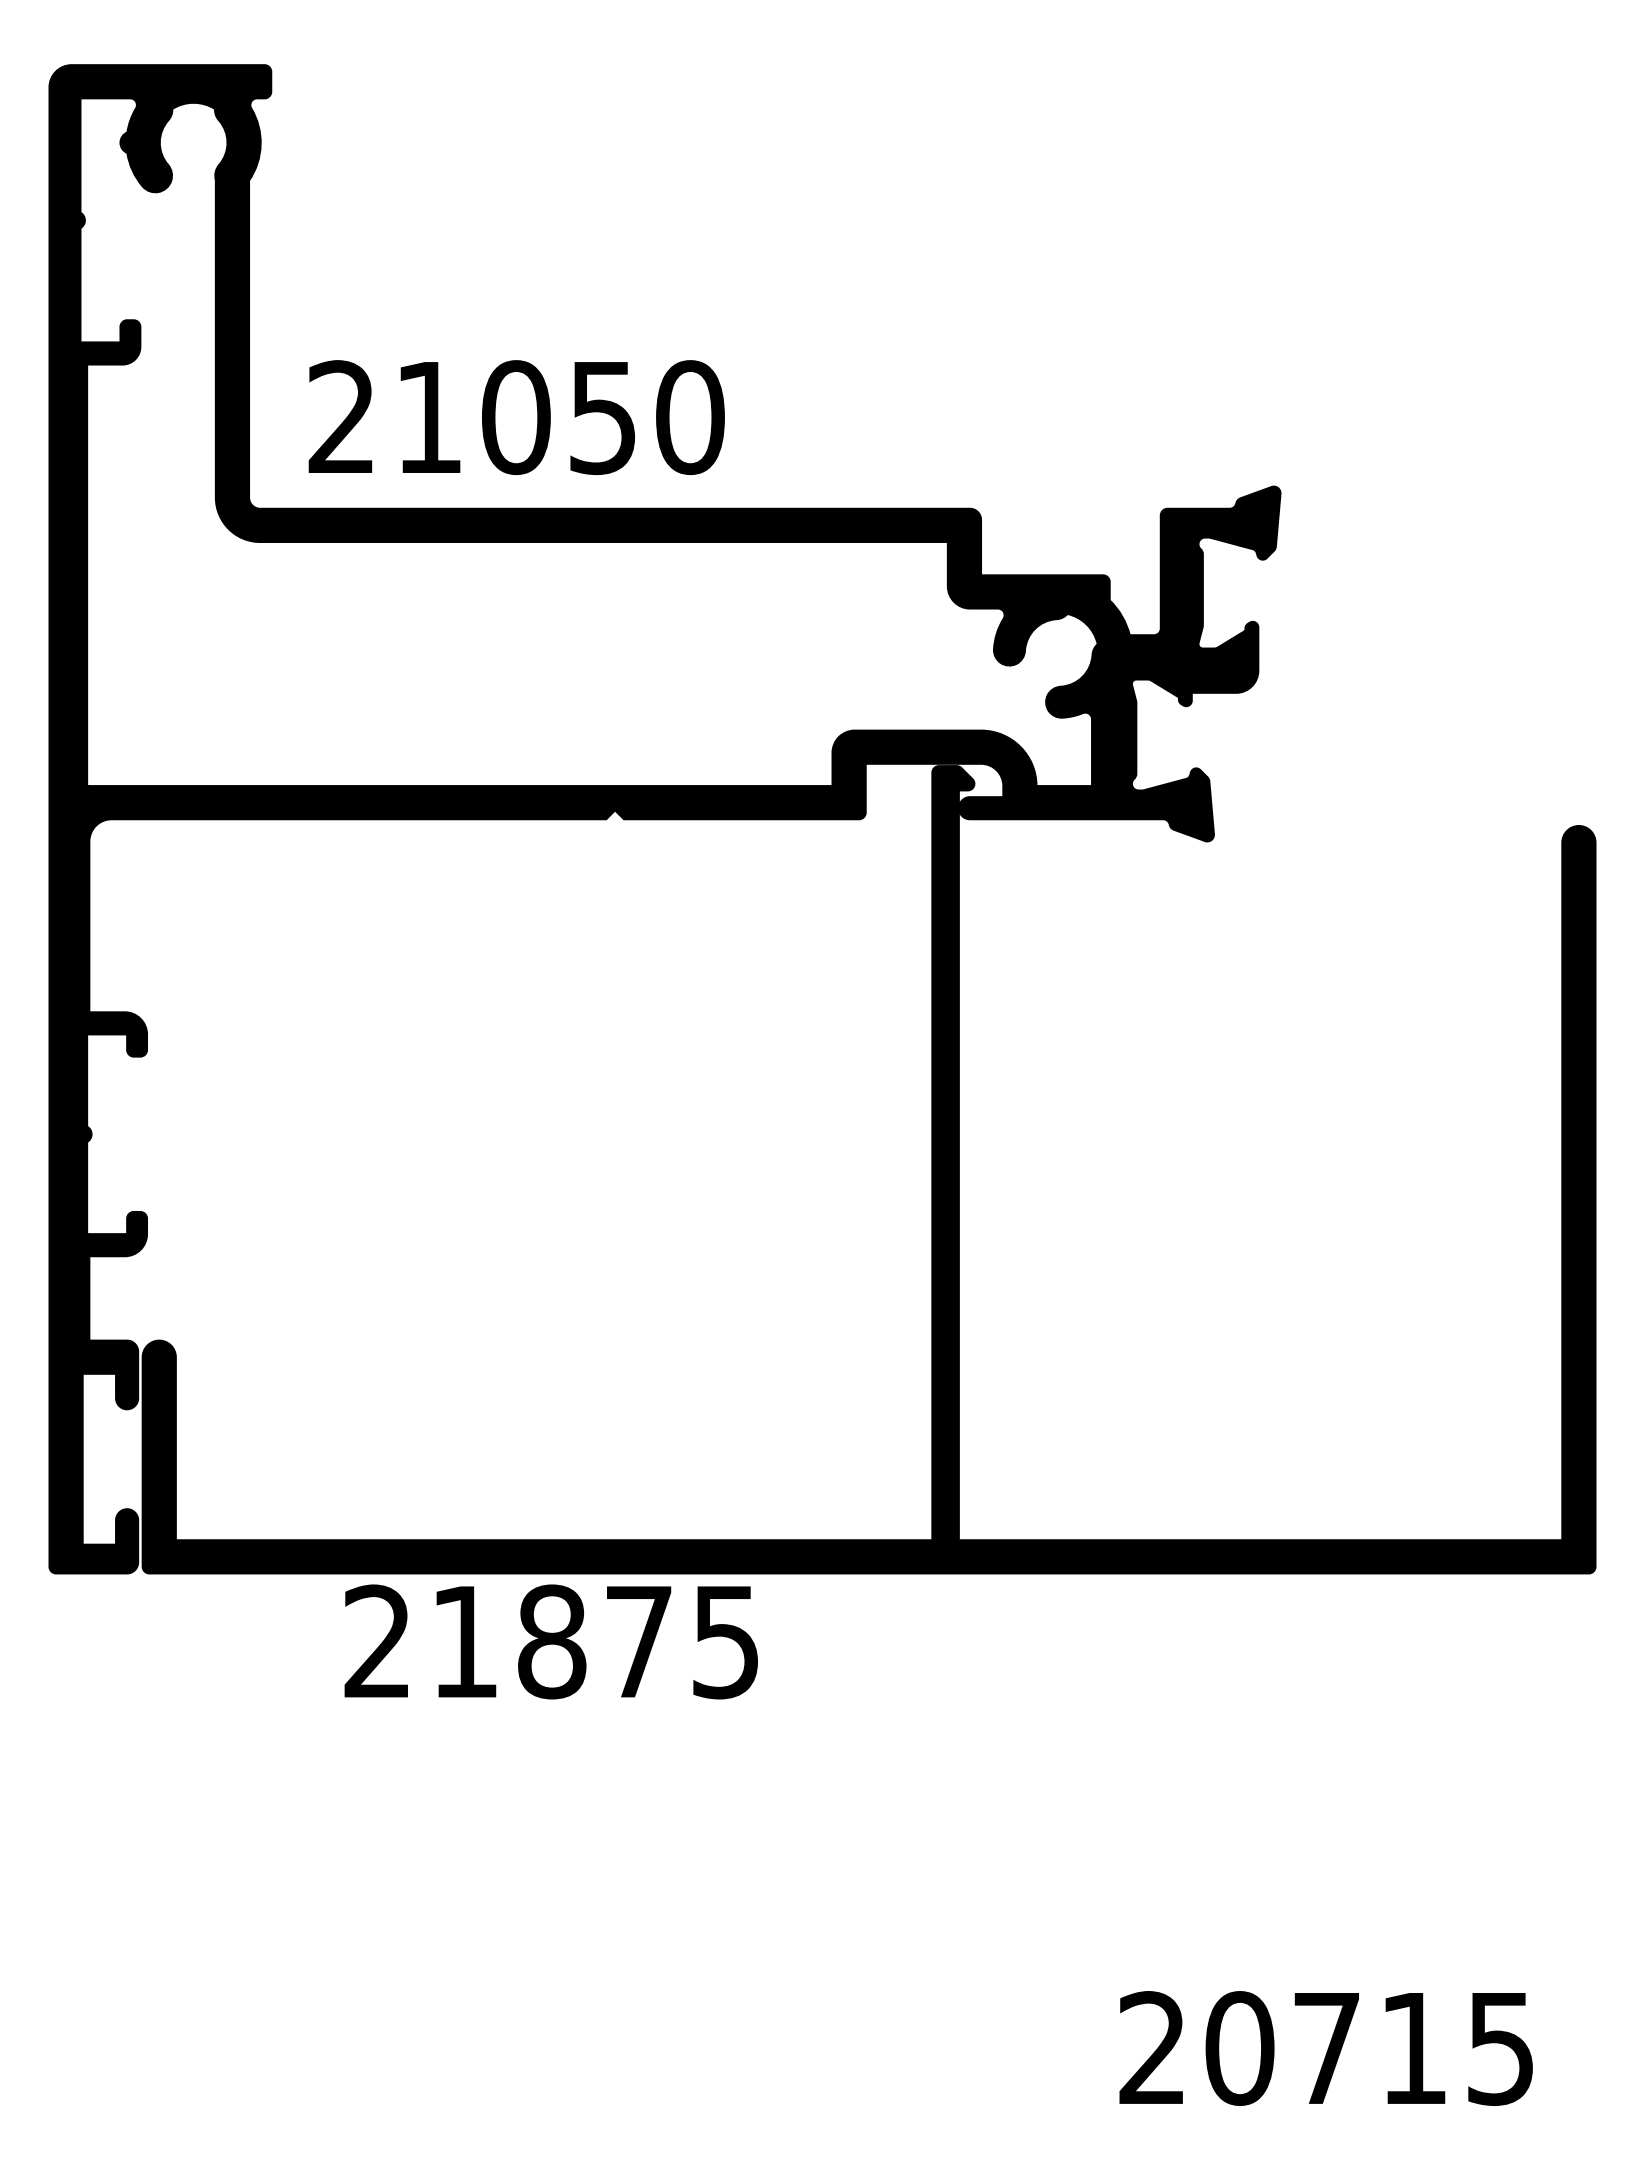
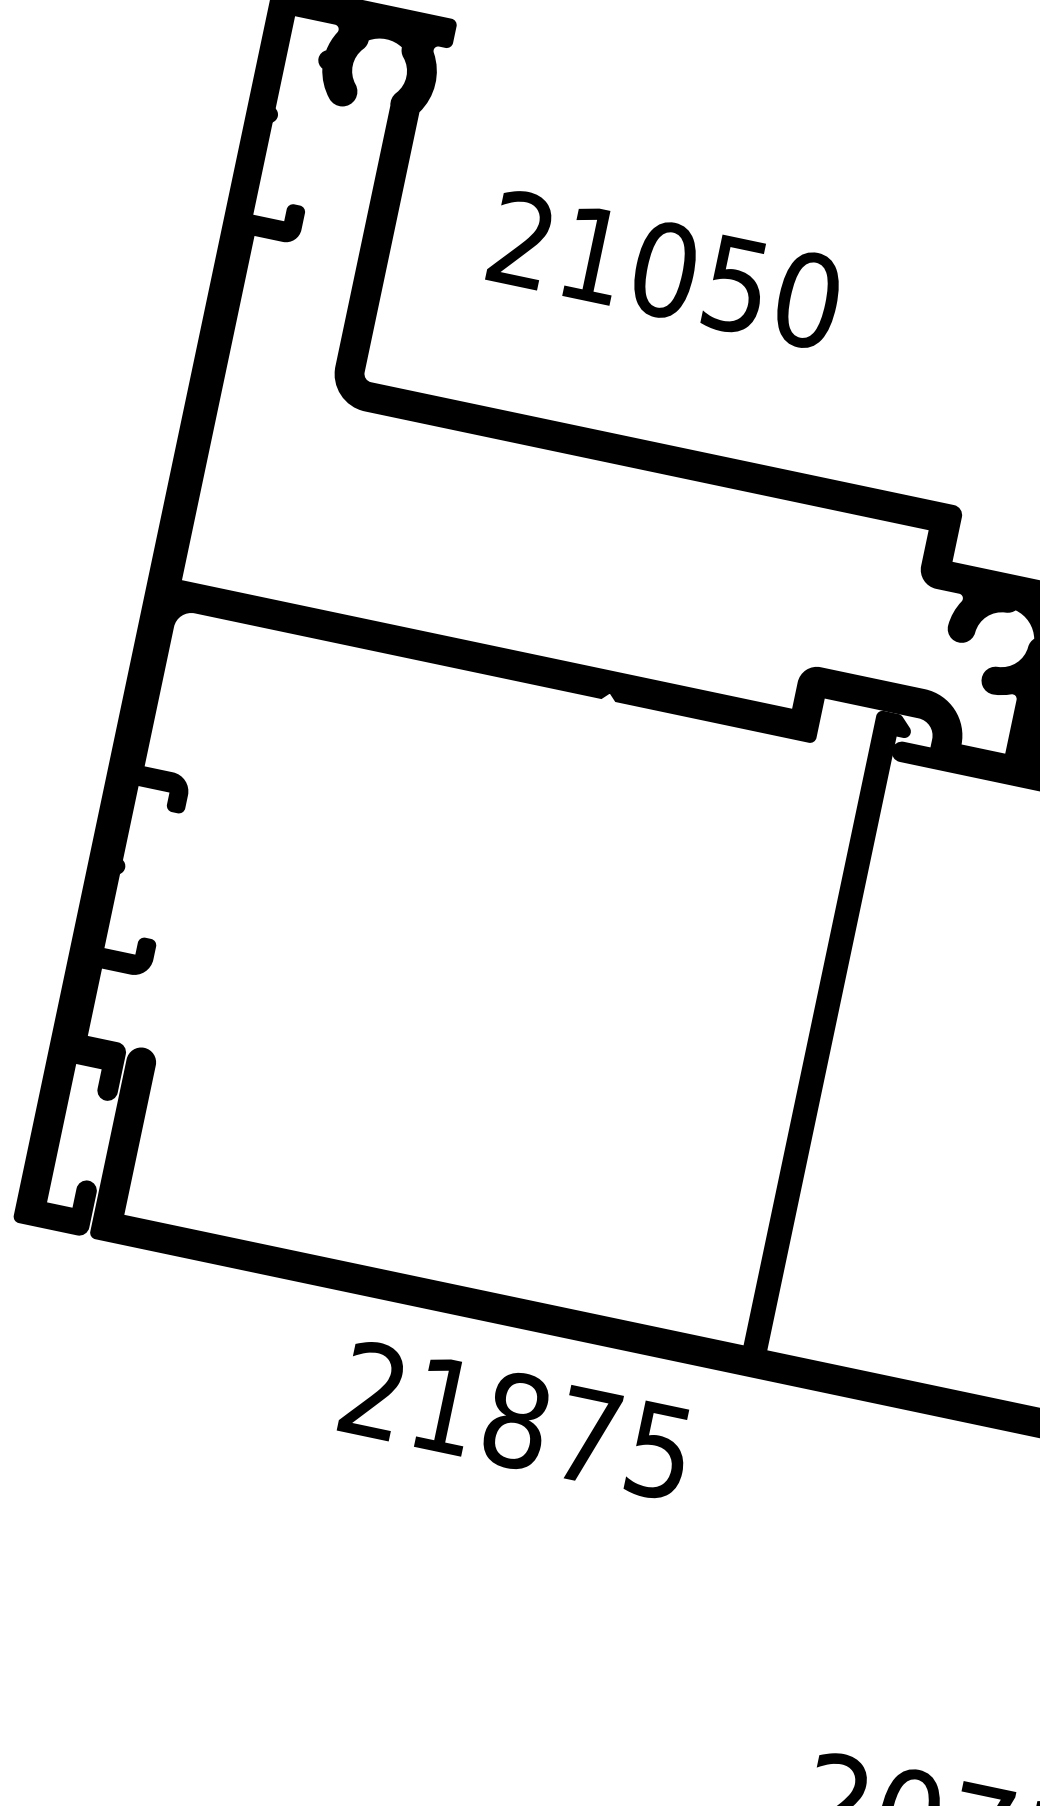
text: (516, 417) -> (665, 270), moved
text: (550, 1641) -> (515, 1420), moved

